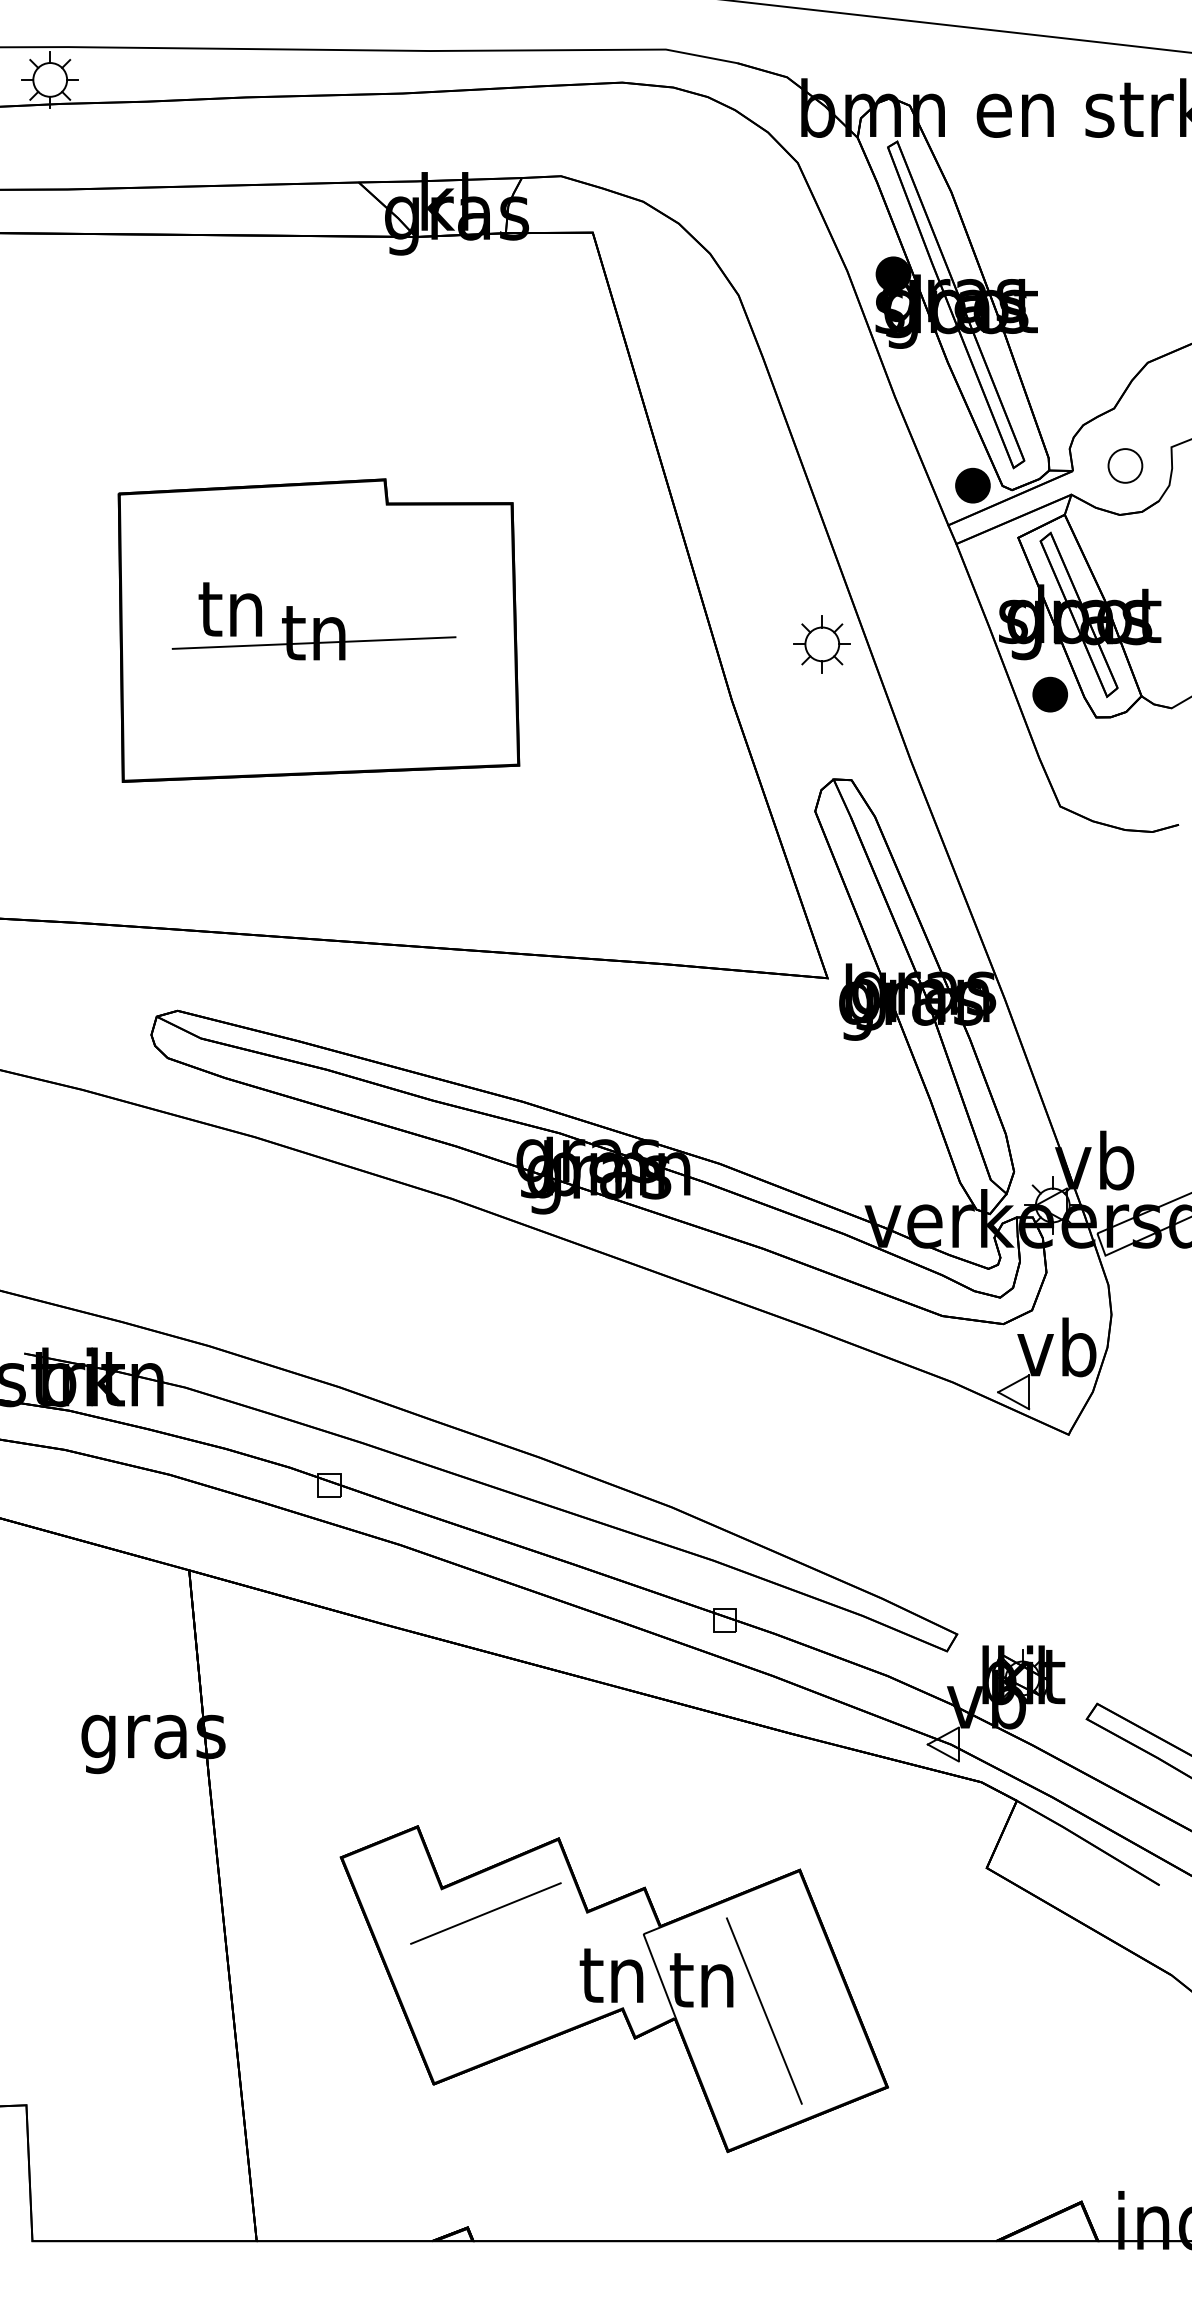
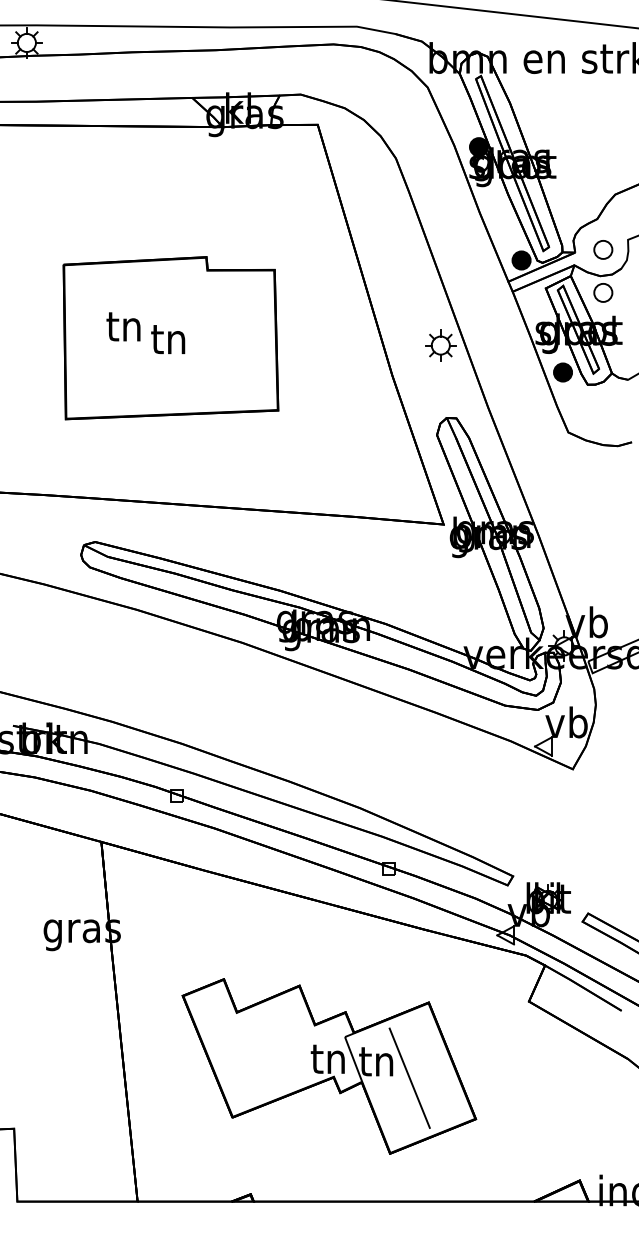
part: (1125, 545) -> (603, 292), added
line: (314, 642) -> (168, 344), removed
line: (485, 1912) -> (260, 1025), removed

